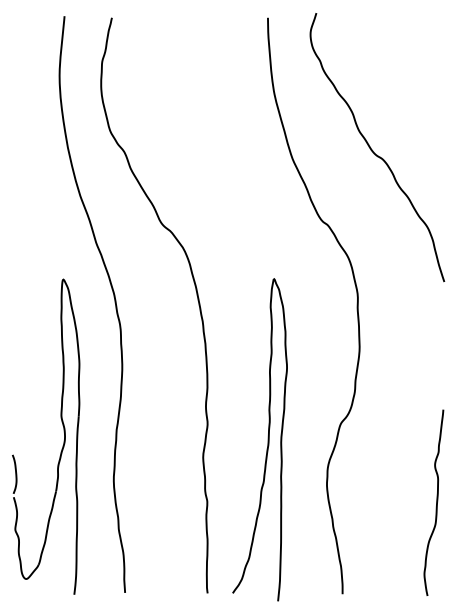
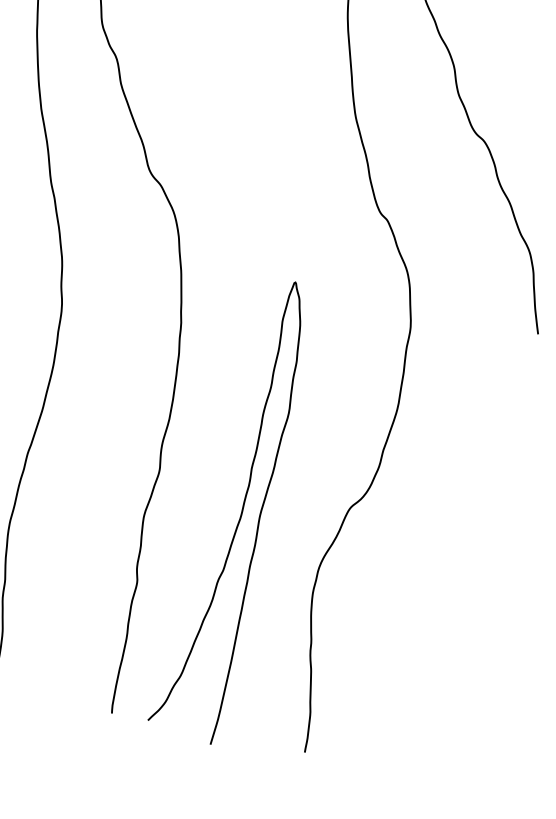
curve: (436, 502) -> (464, 647), removed

